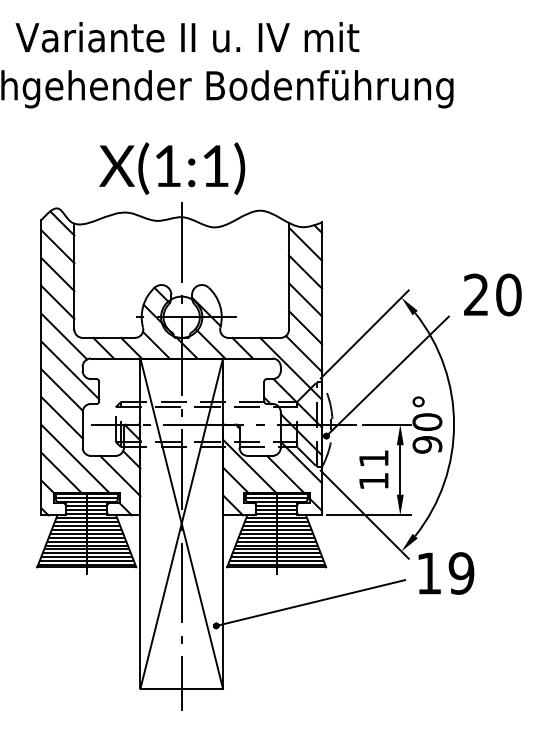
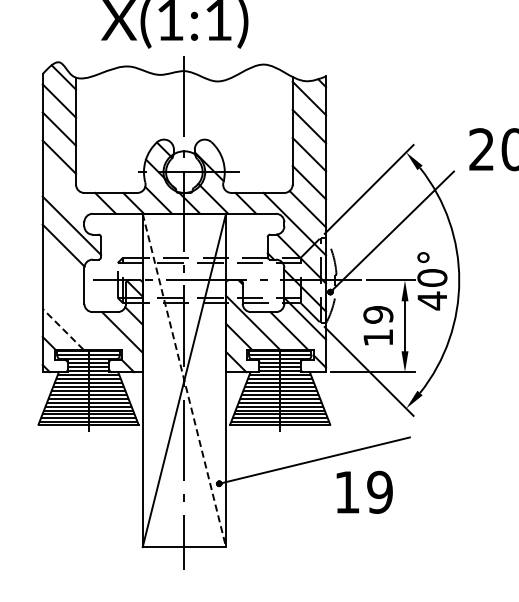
line: (64, 336) -> (66, 191), removed
line: (61, 417) -> (63, 273), removed
text: (427, 444) -> (432, 300), 90° -> 40°
line: (75, 458) -> (77, 314), removed
text: (373, 458) -> (377, 314), 11 -> 19
line: (61, 472) -> (63, 328), solid -> dashed
line: (181, 524) -> (184, 381), solid -> dashed
text: (446, 573) -> (364, 492), moved

